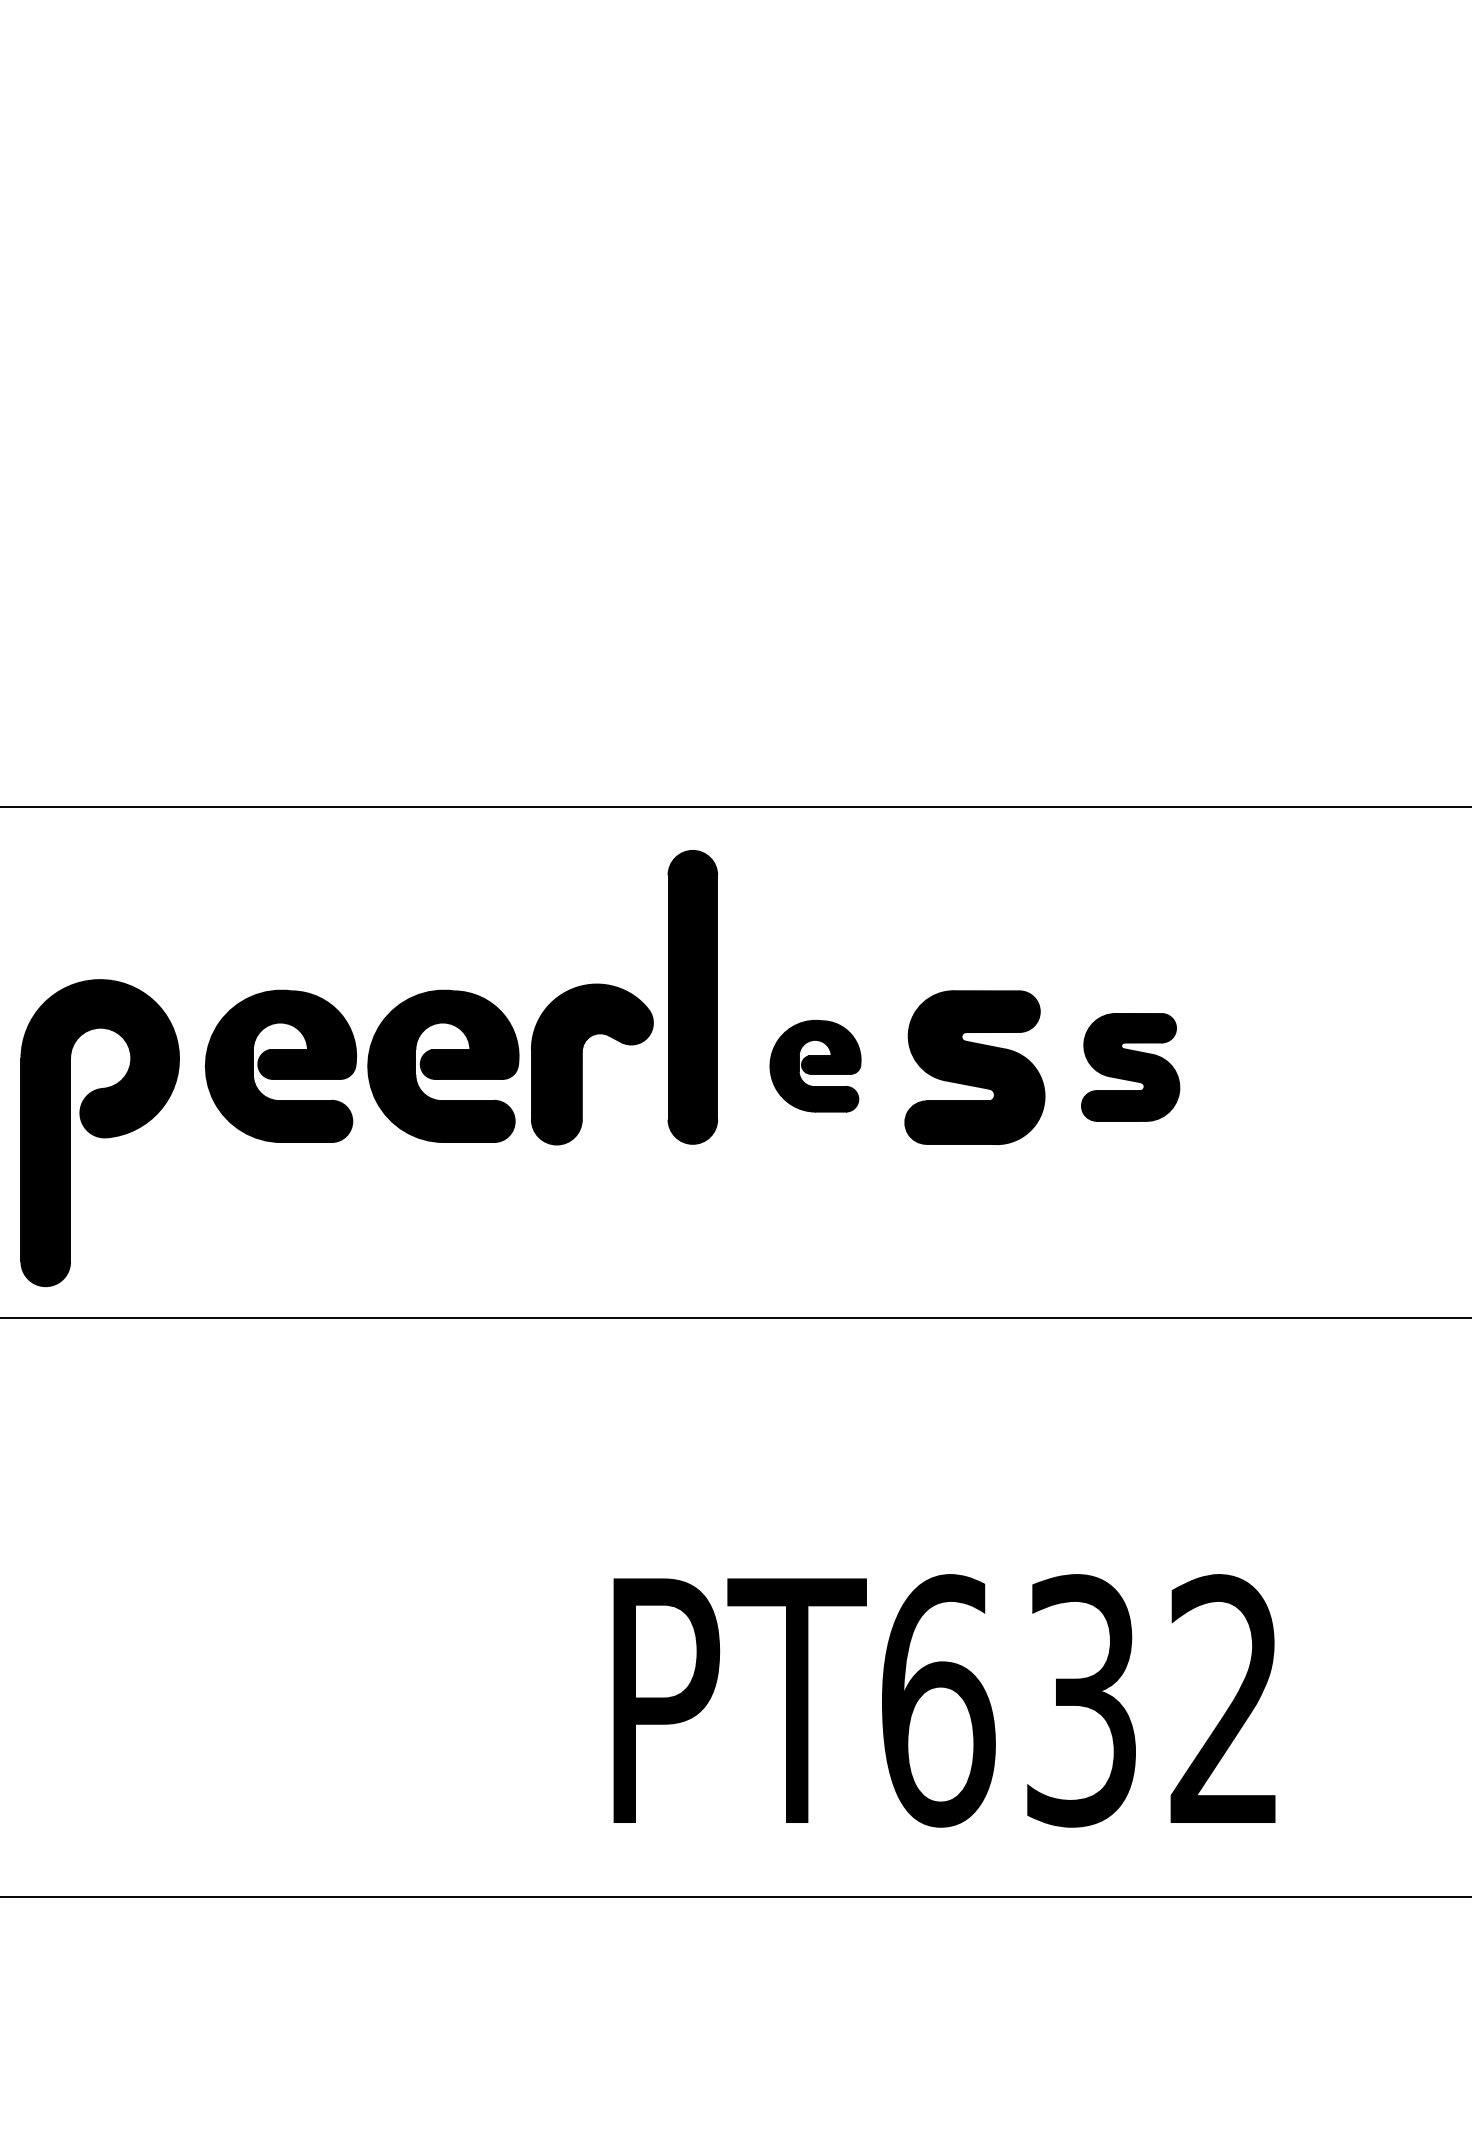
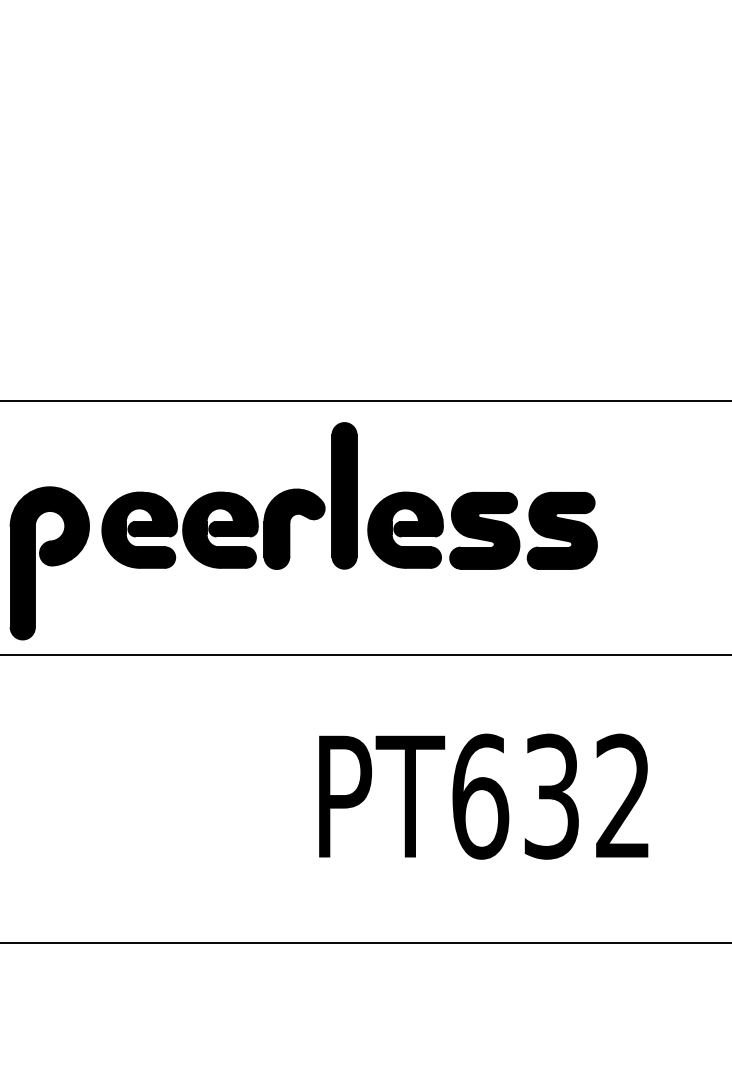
part: (815, 1064) -> (405, 529), size x1.67
part: (1129, 1066) -> (561, 530), size x1.43
text: (944, 1700) -> (483, 796), moved

